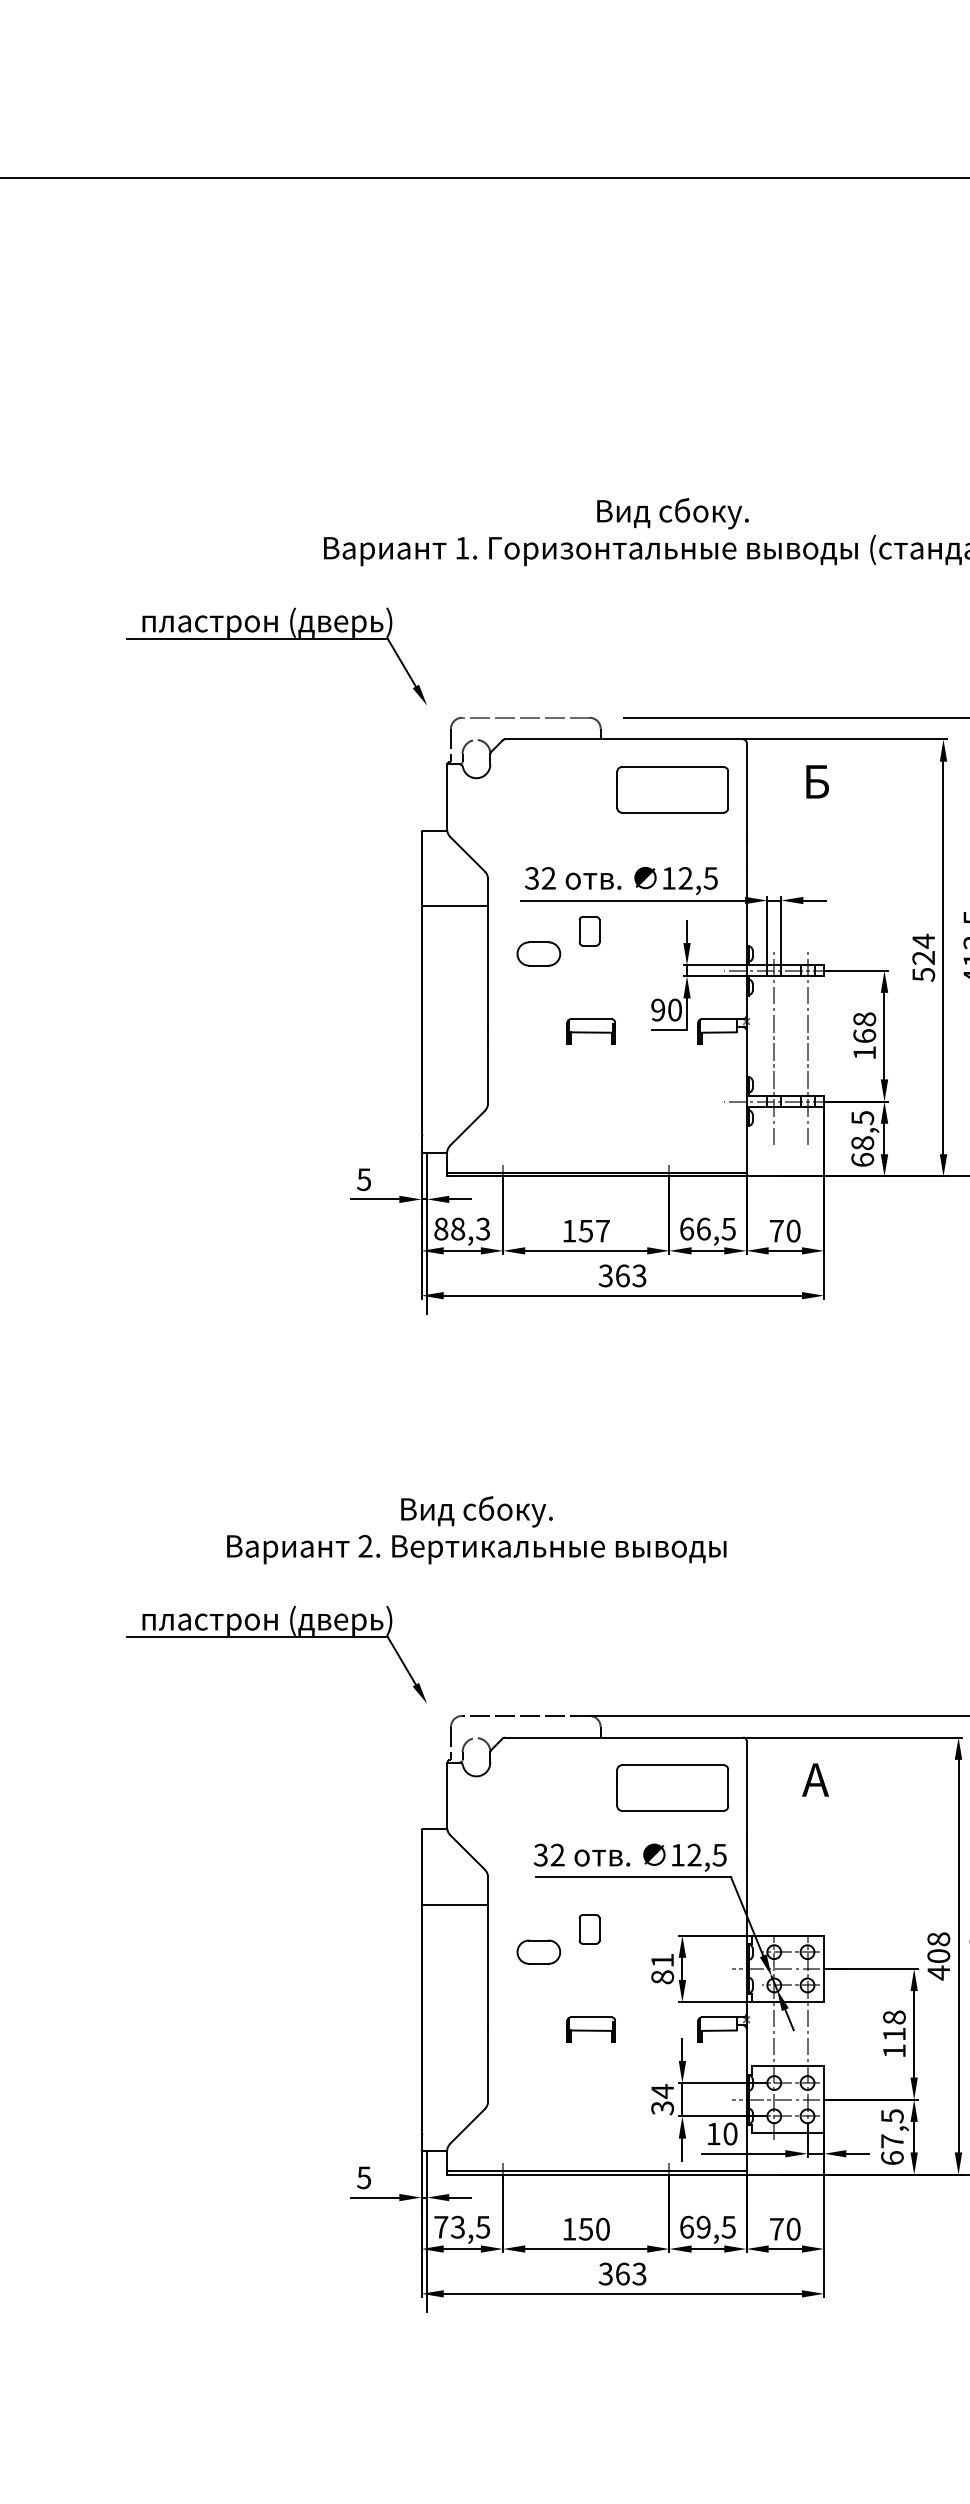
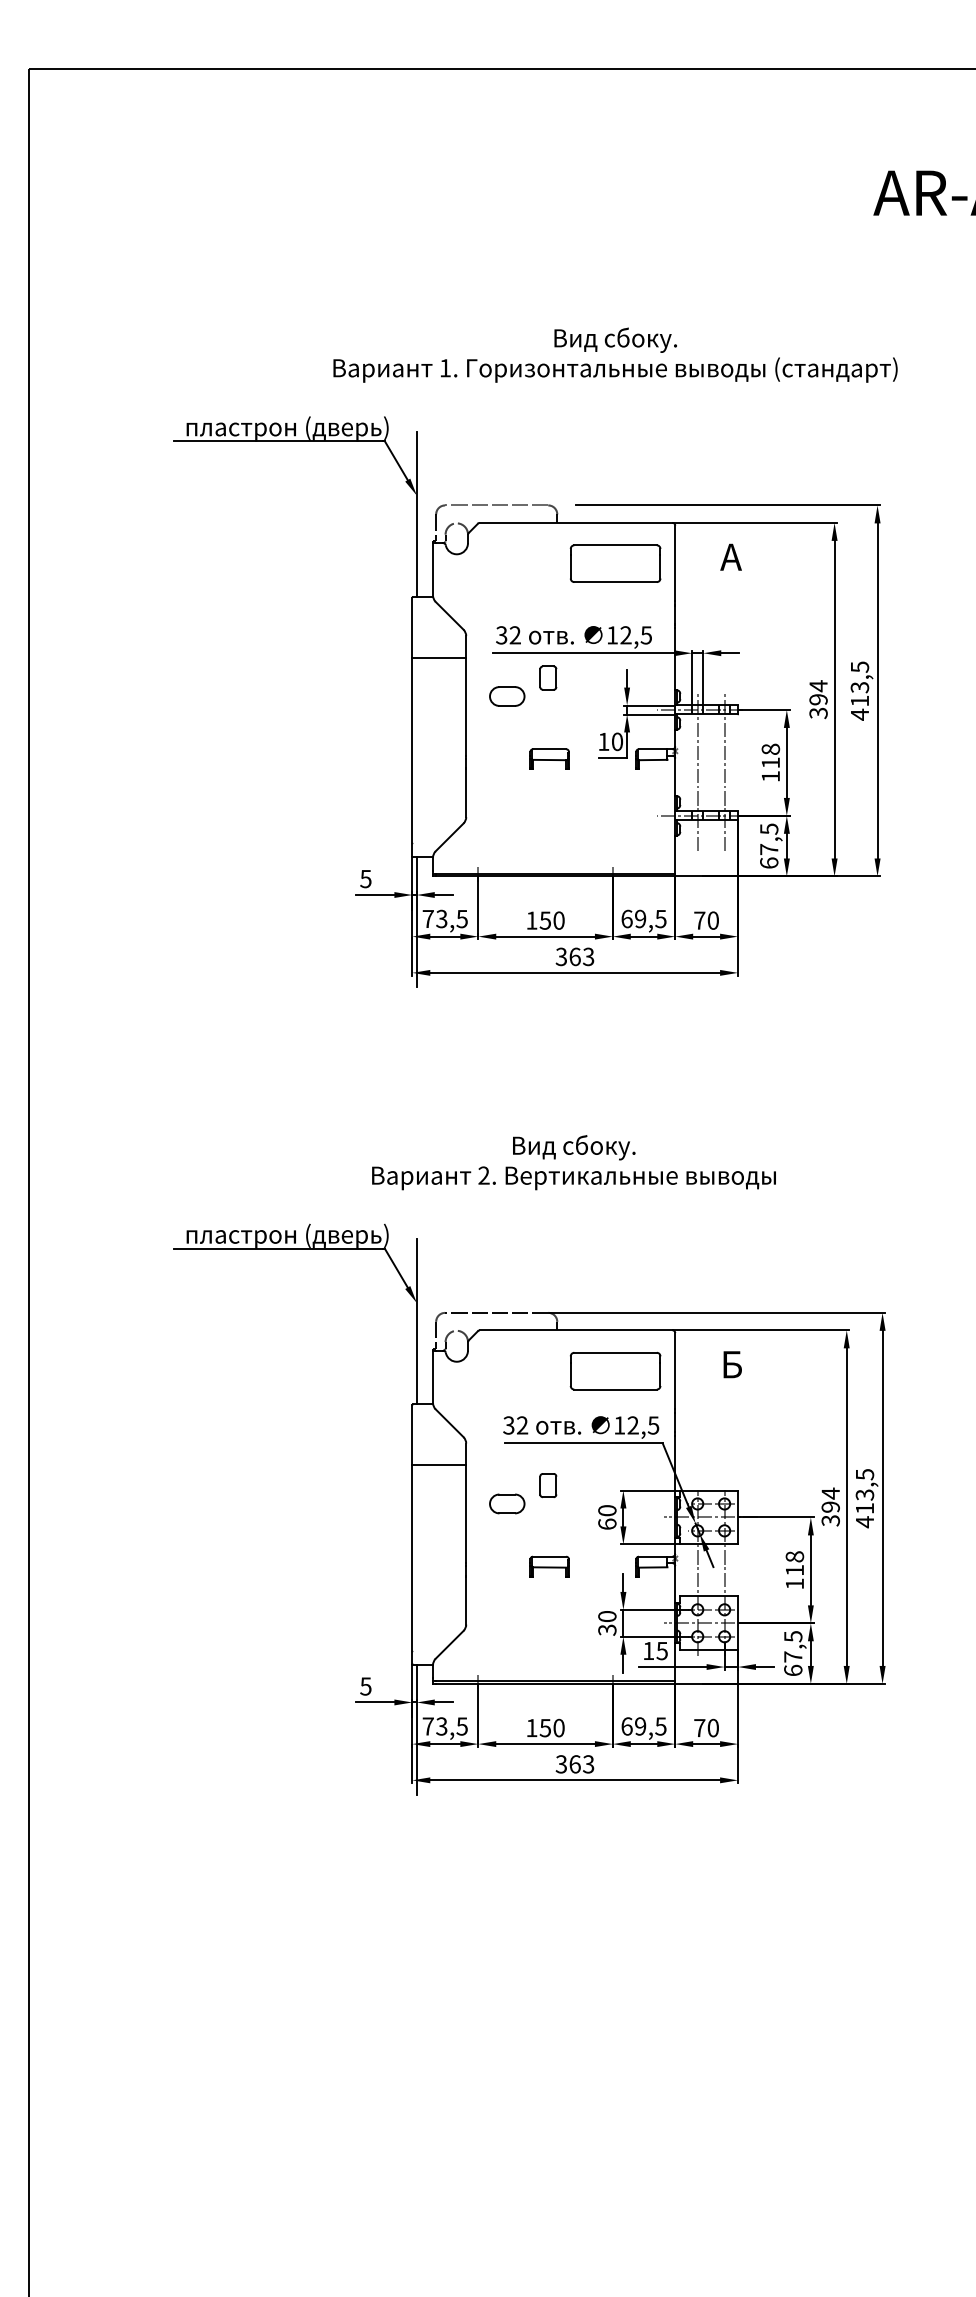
line: (426, 727) -> (416, 513), added
text: (814, 780) -> (730, 556), Б -> А
text: (923, 966) -> (818, 706), 524 -> 394
text: (657, 1009) -> (603, 741), 90 -> 10
text: (864, 1035) -> (770, 762), 168 -> 118
text: (863, 1143) -> (769, 849), 68,5 -> 67,5
text: (461, 1228) -> (444, 918), 88,3 -> 73,5
text: (703, 1228) -> (640, 918), 66,5 -> 69,5
text: (602, 1230) -> (558, 920), 157 -> 150
text: (476, 1530) -> (573, 1162), moved
line: (426, 1726) -> (416, 1321), added
text: (814, 1779) -> (730, 1364), А -> Б
text: (938, 1955) -> (830, 1506), 408 -> 394
text: (662, 1968) -> (607, 1517), 81 -> 60
text: (662, 2091) -> (607, 1616), 34 -> 30
text: (729, 2133) -> (661, 1650), 10 -> 15

